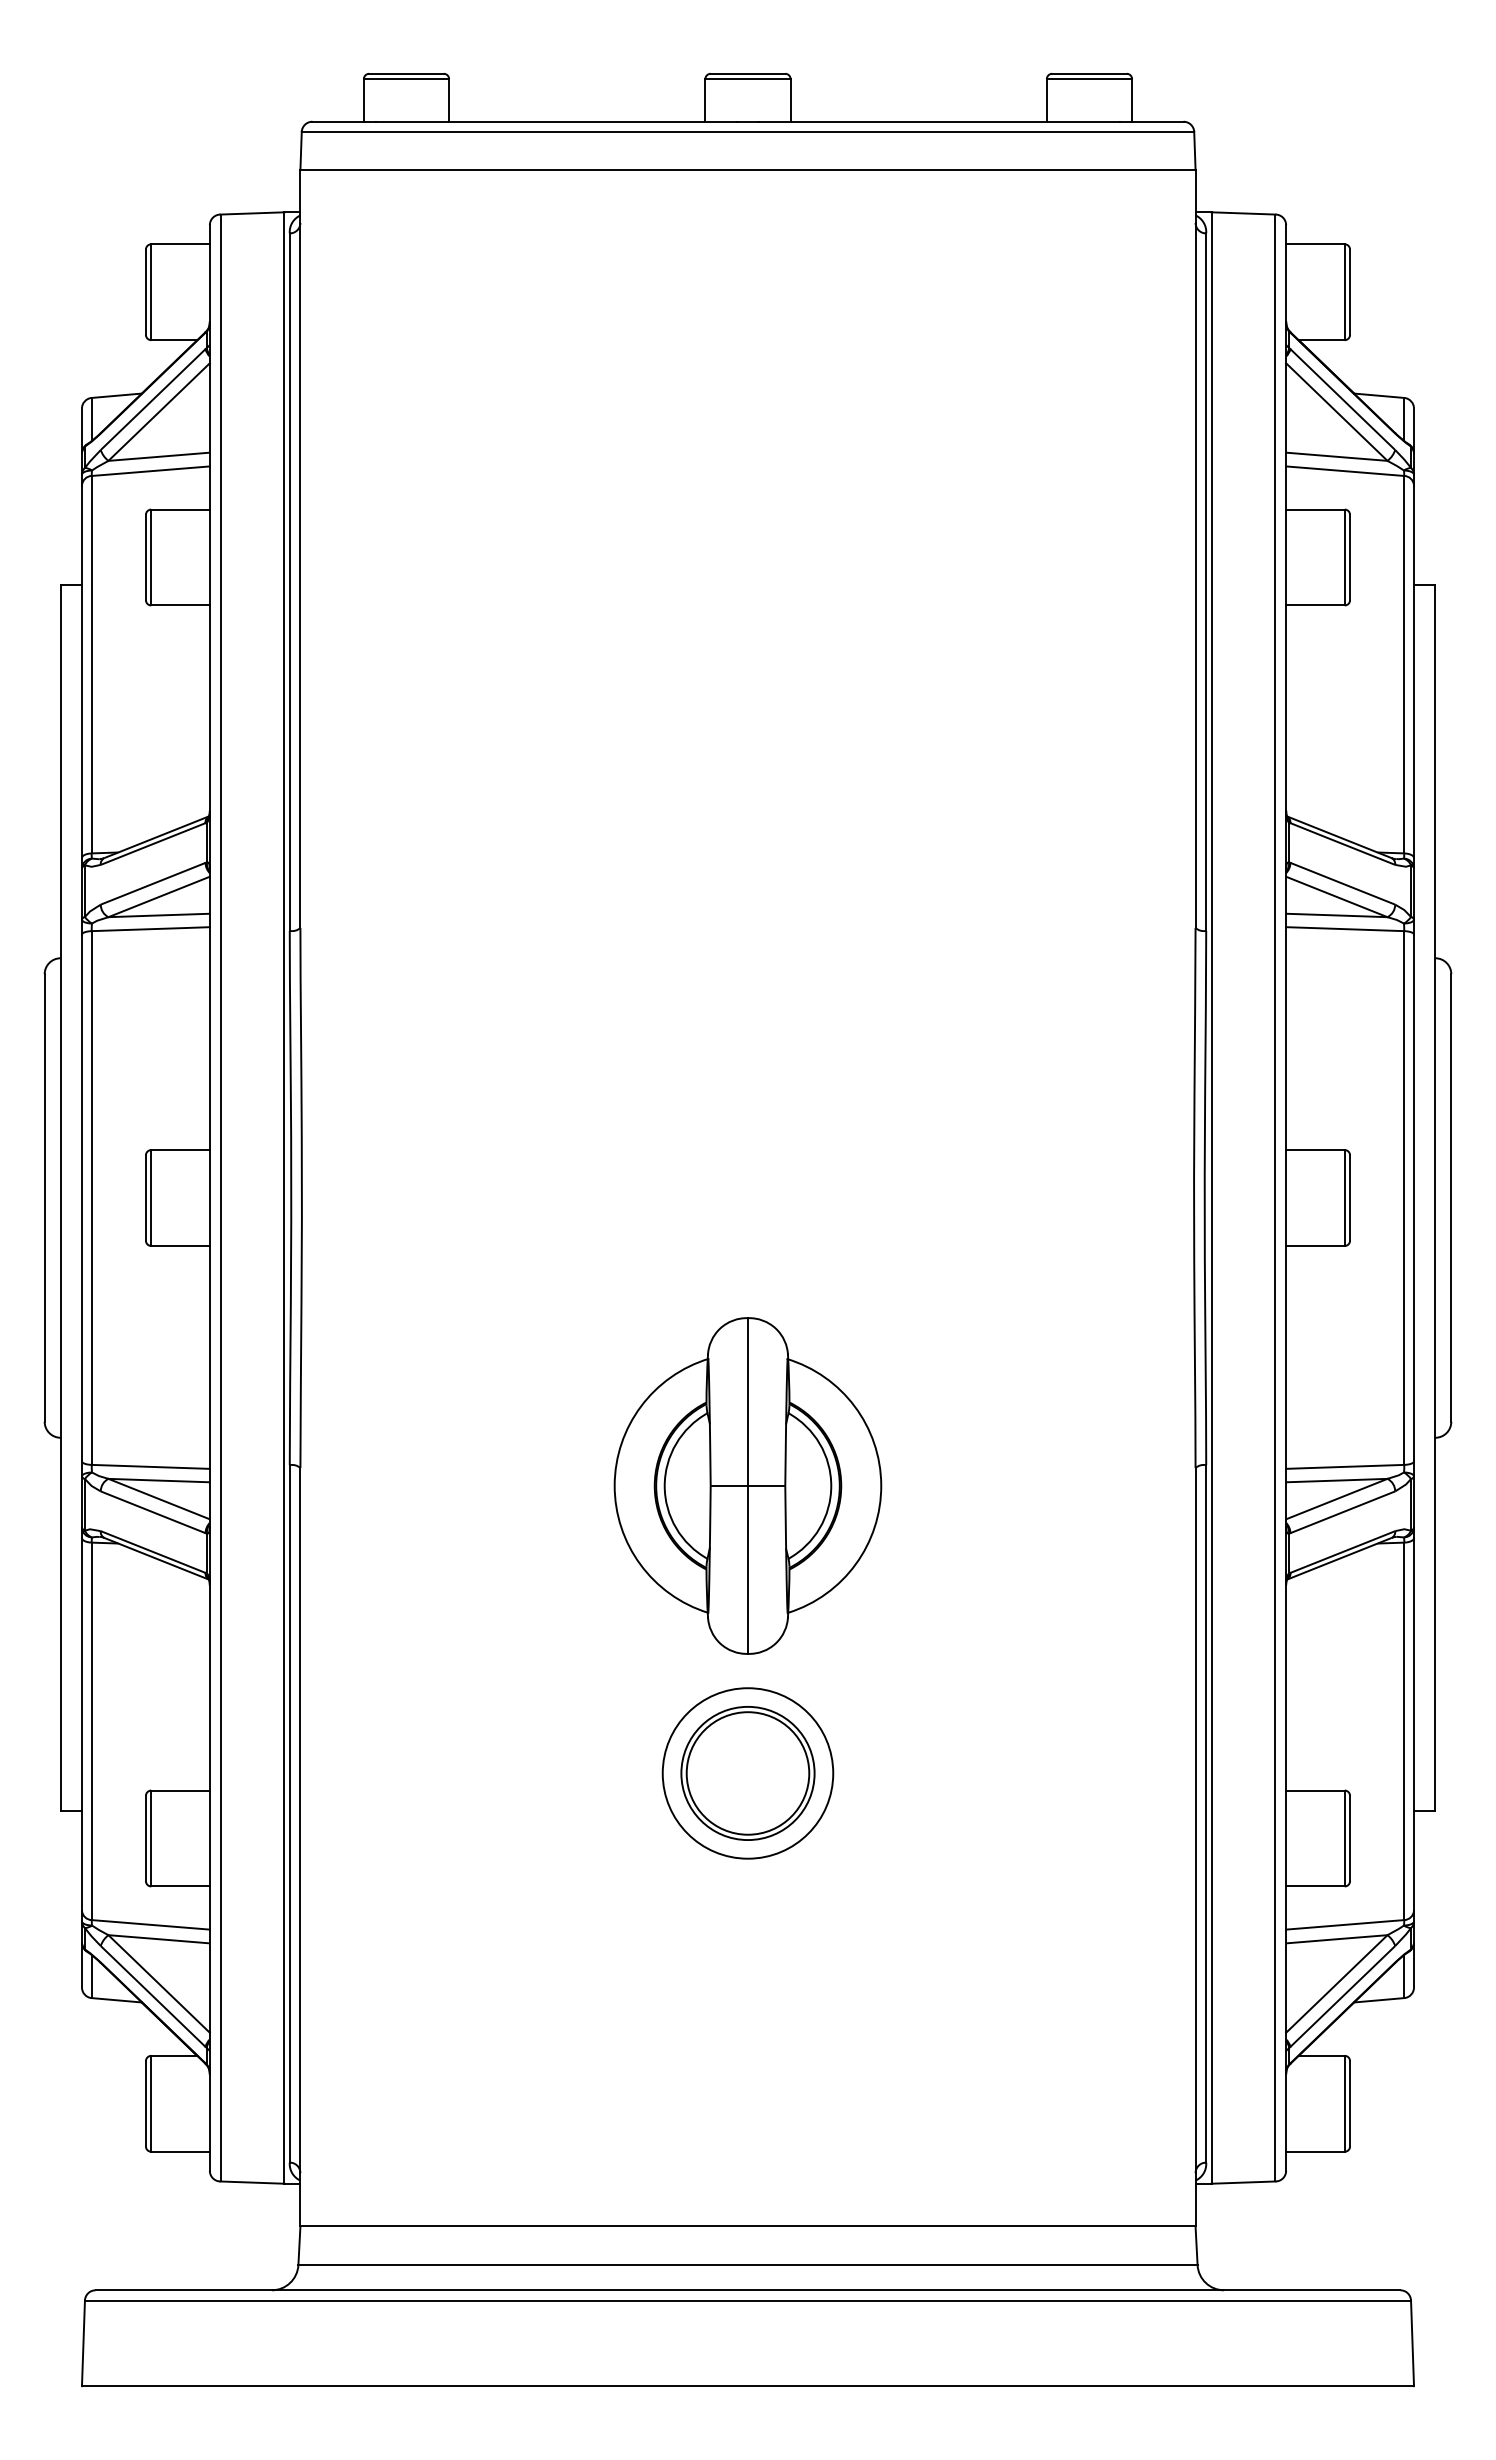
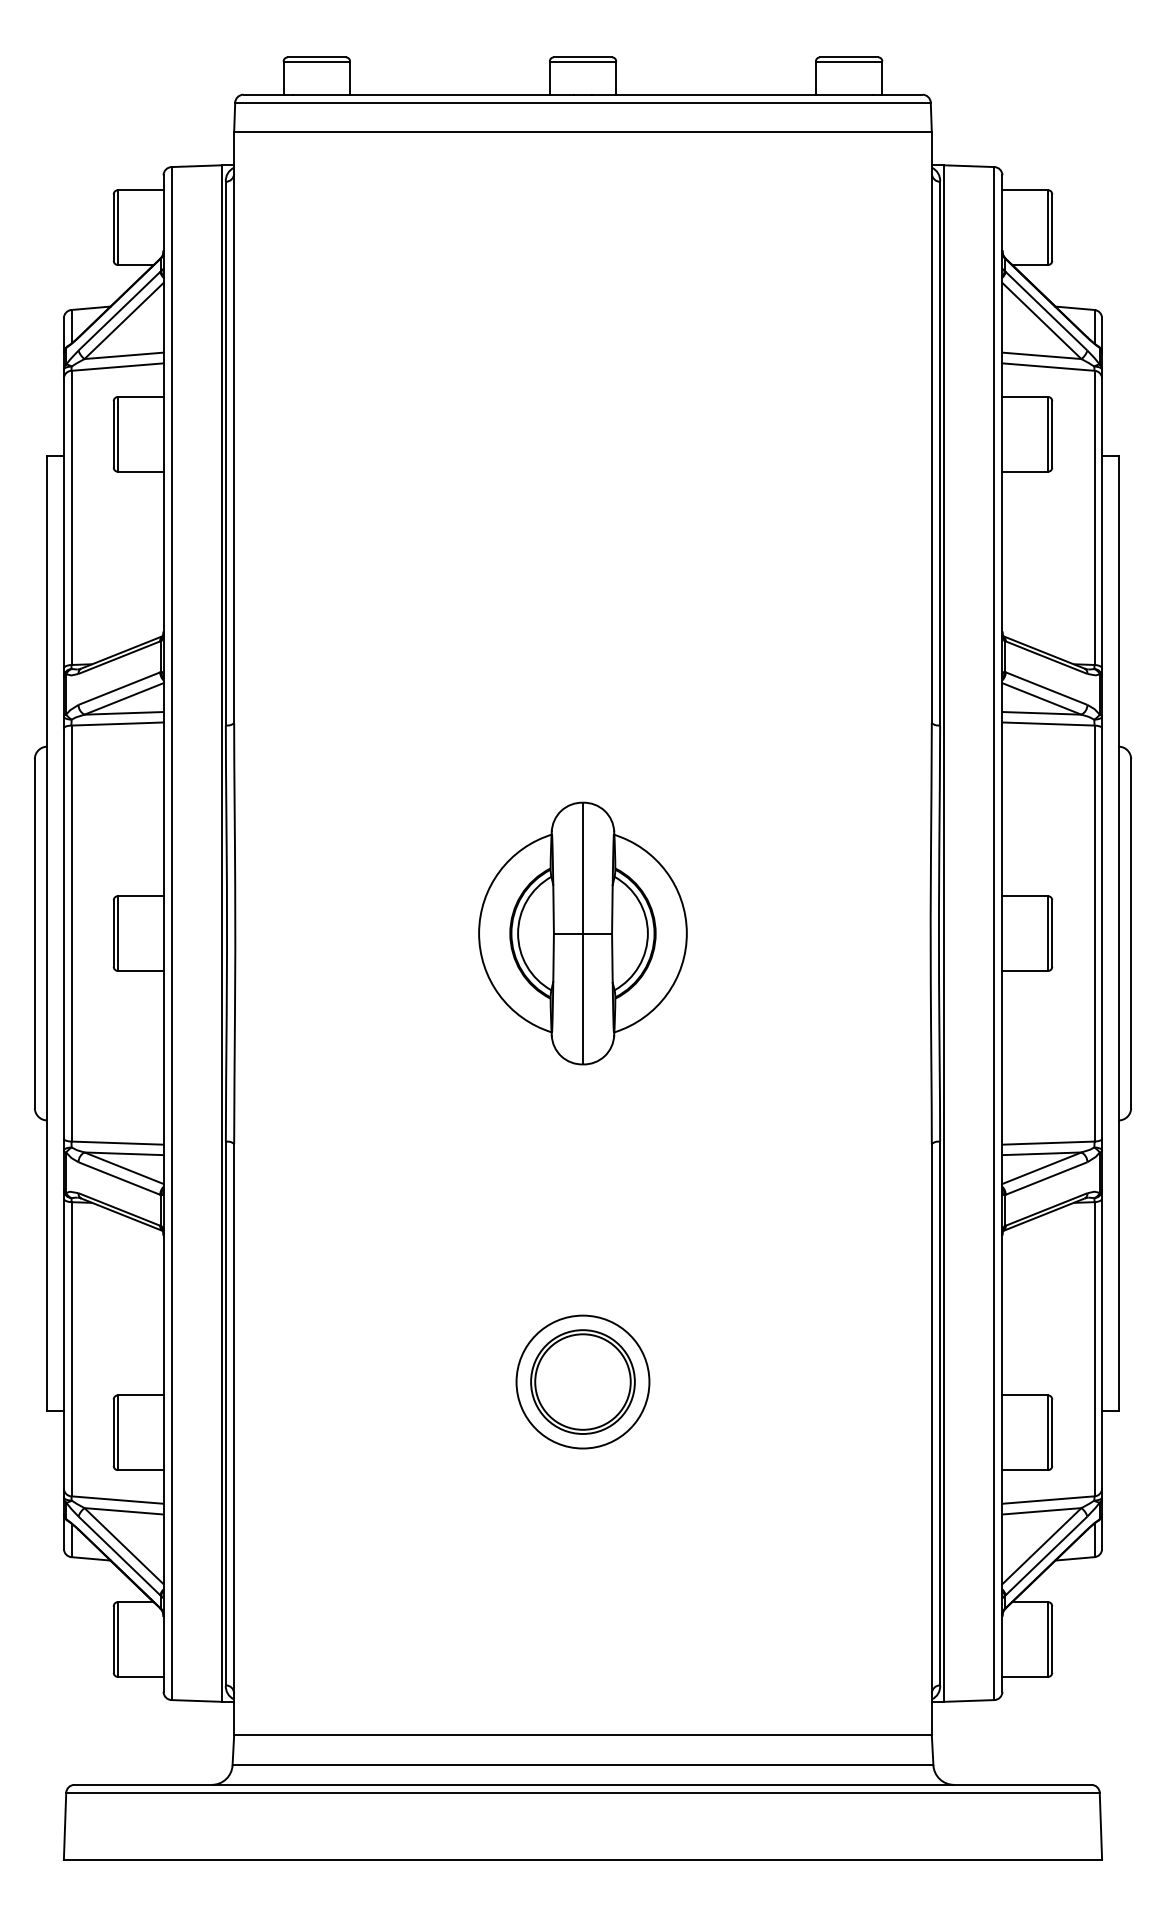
part: (747, 1485) -> (582, 933), moved

